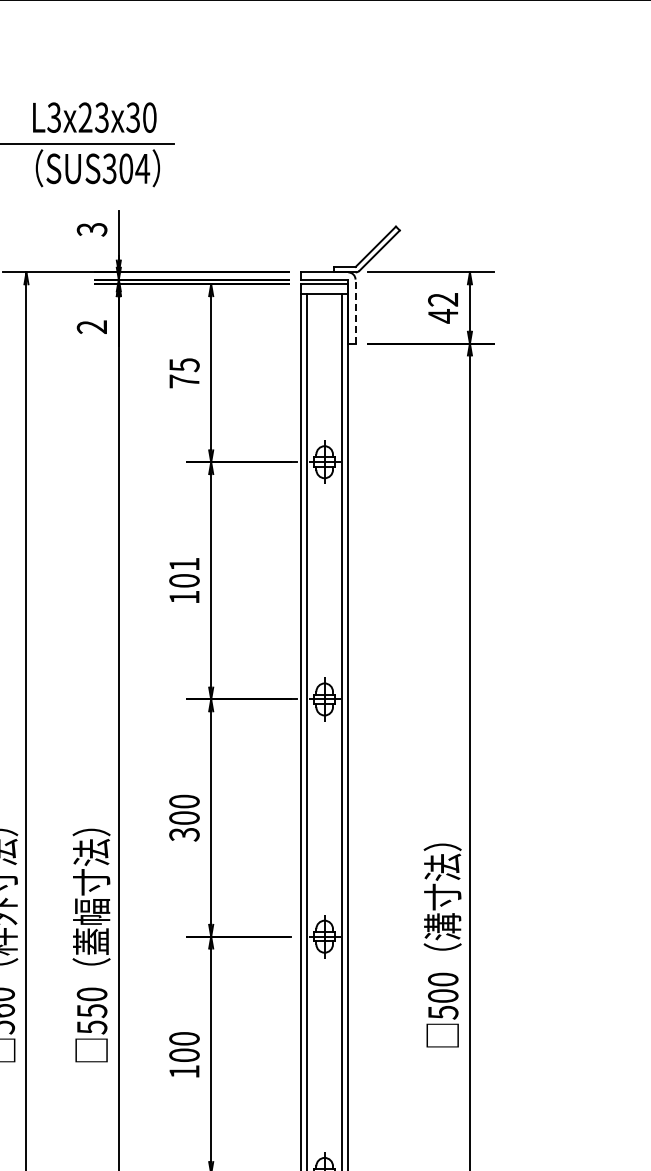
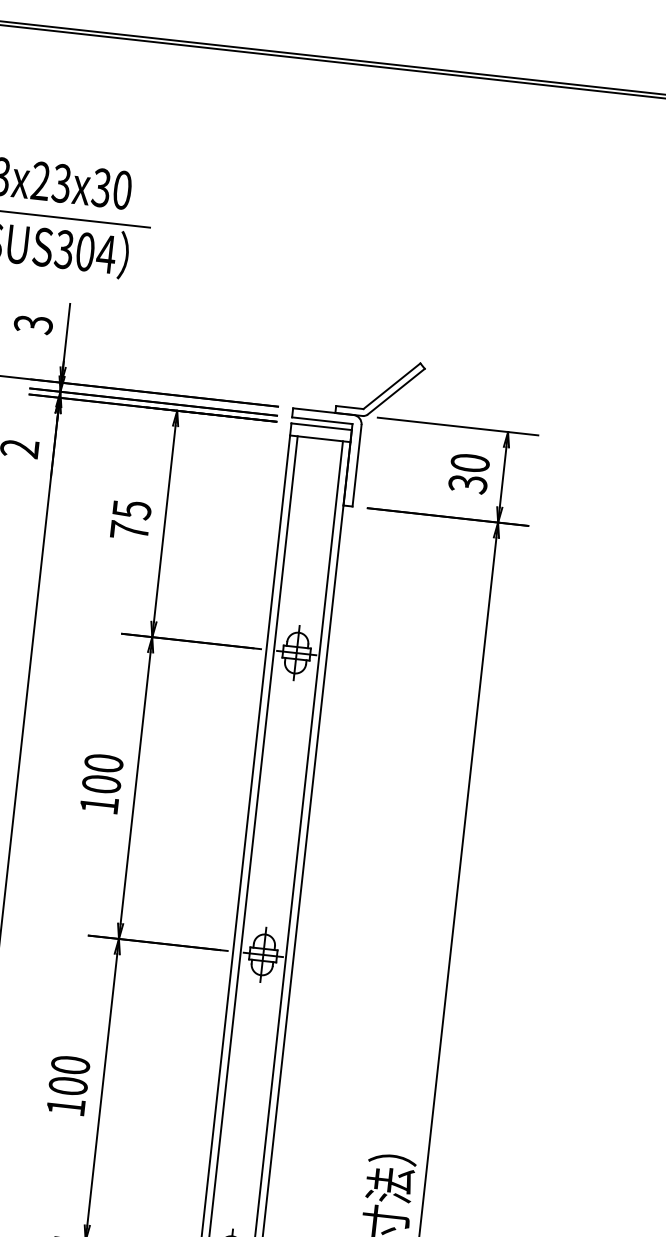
text: (443, 308) -> (469, 474), 42 -> 30
line: (355, 311) -> (357, 465), dashed -> solid
text: (184, 564) -> (103, 763), 101 -> 100
text: (184, 834) -> (66, 1106), 300 -> 100

